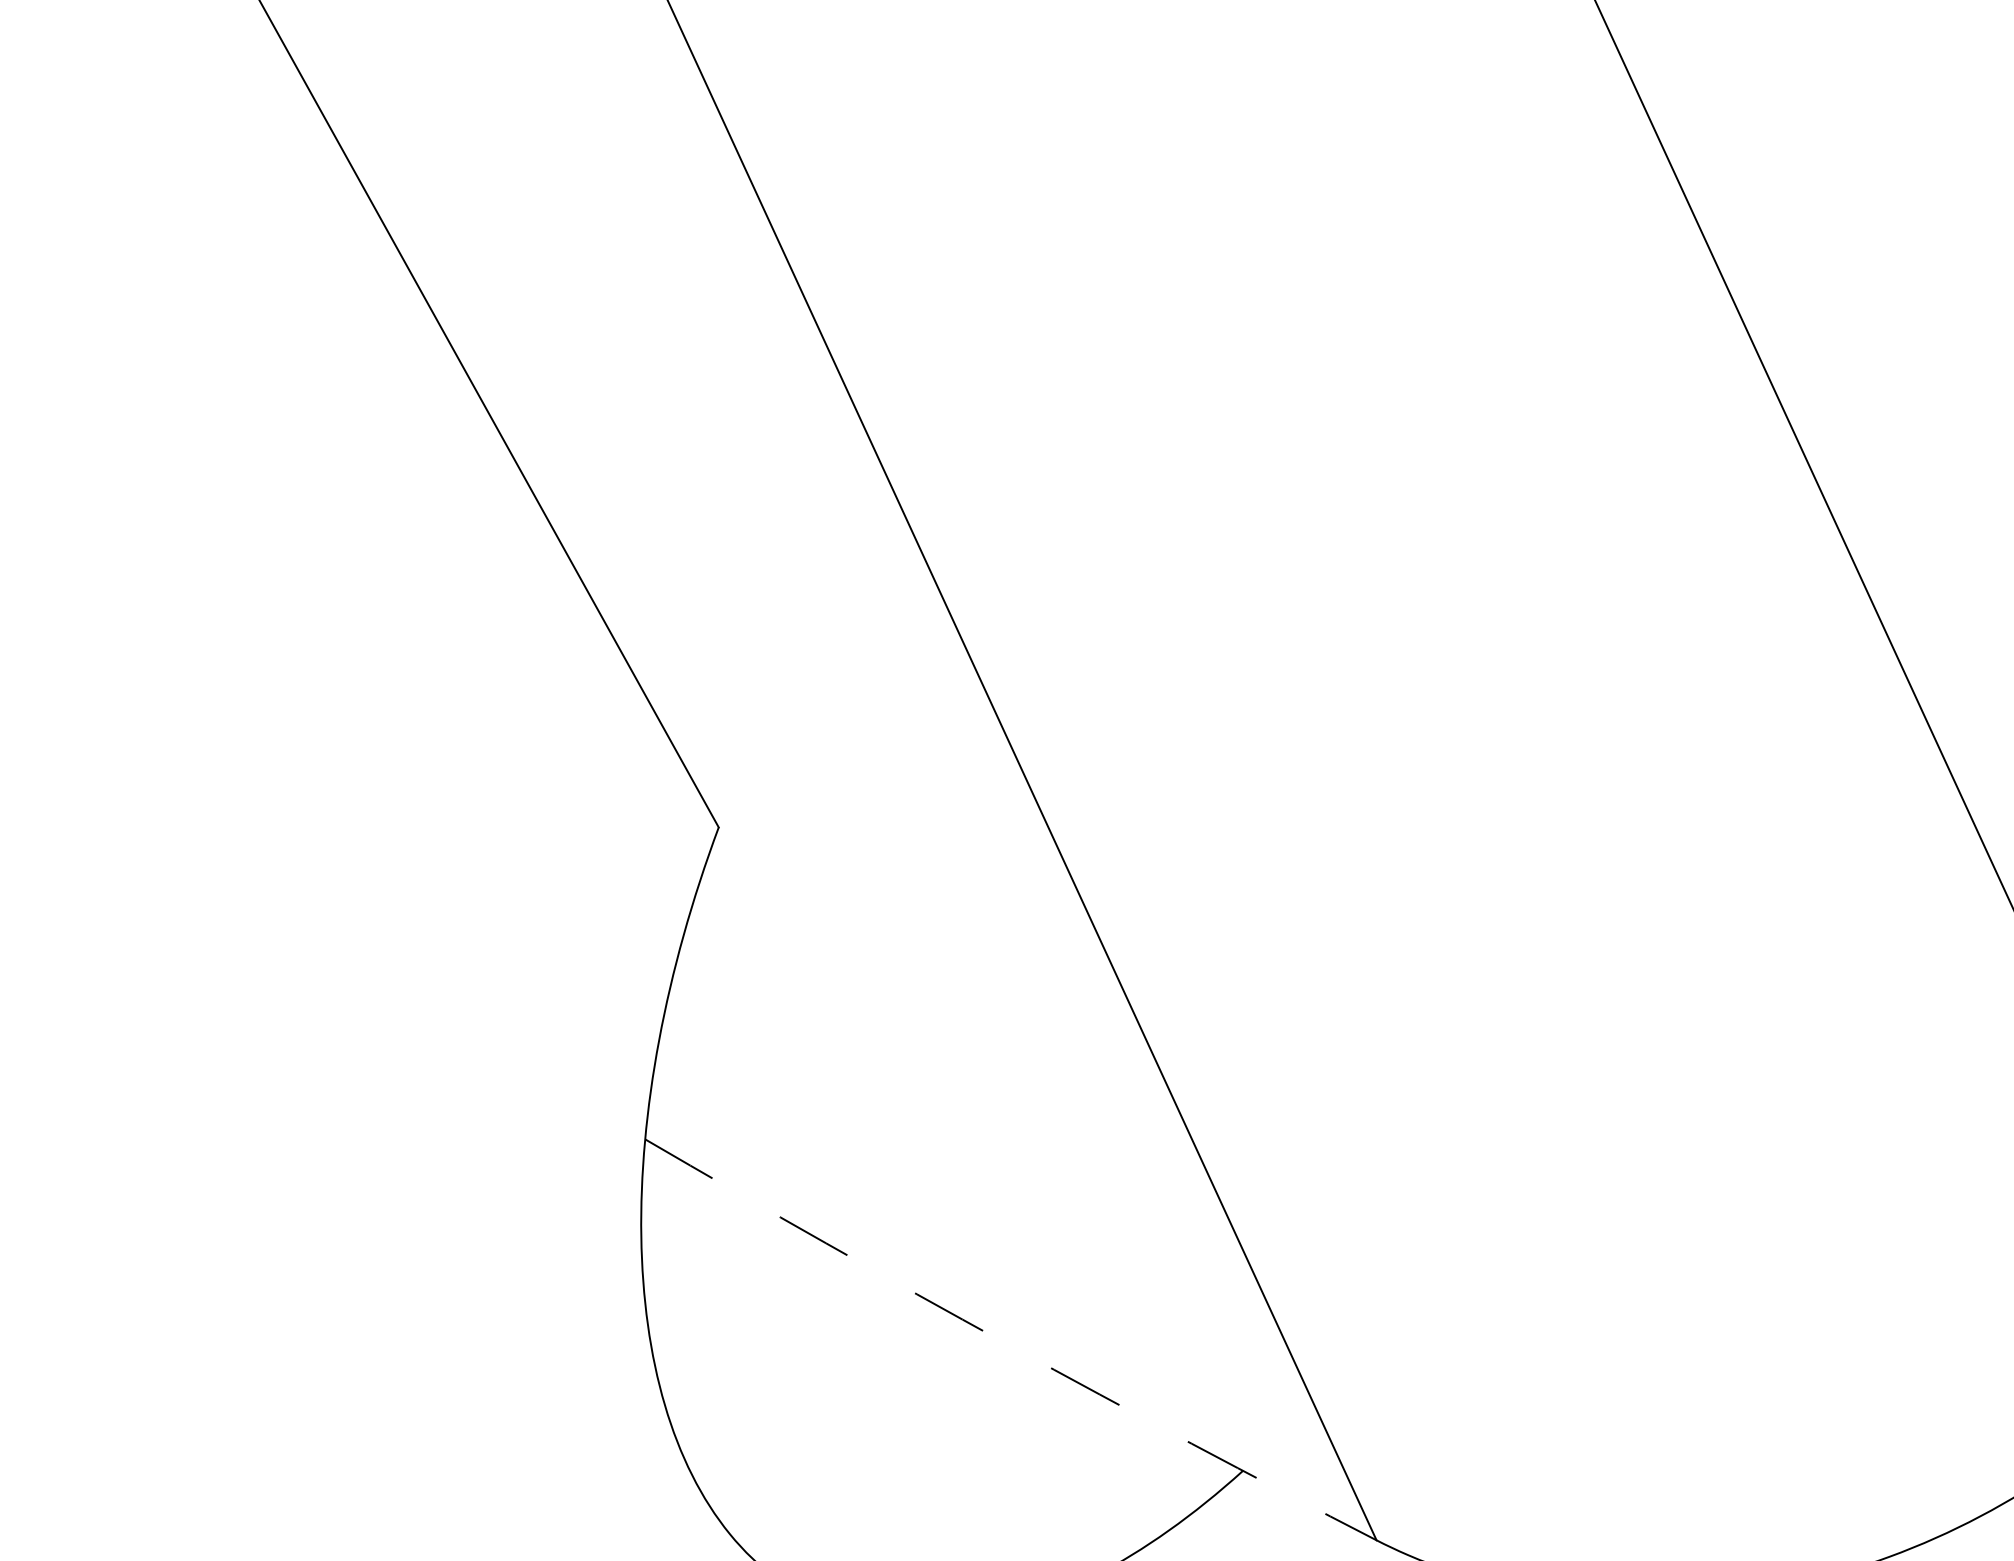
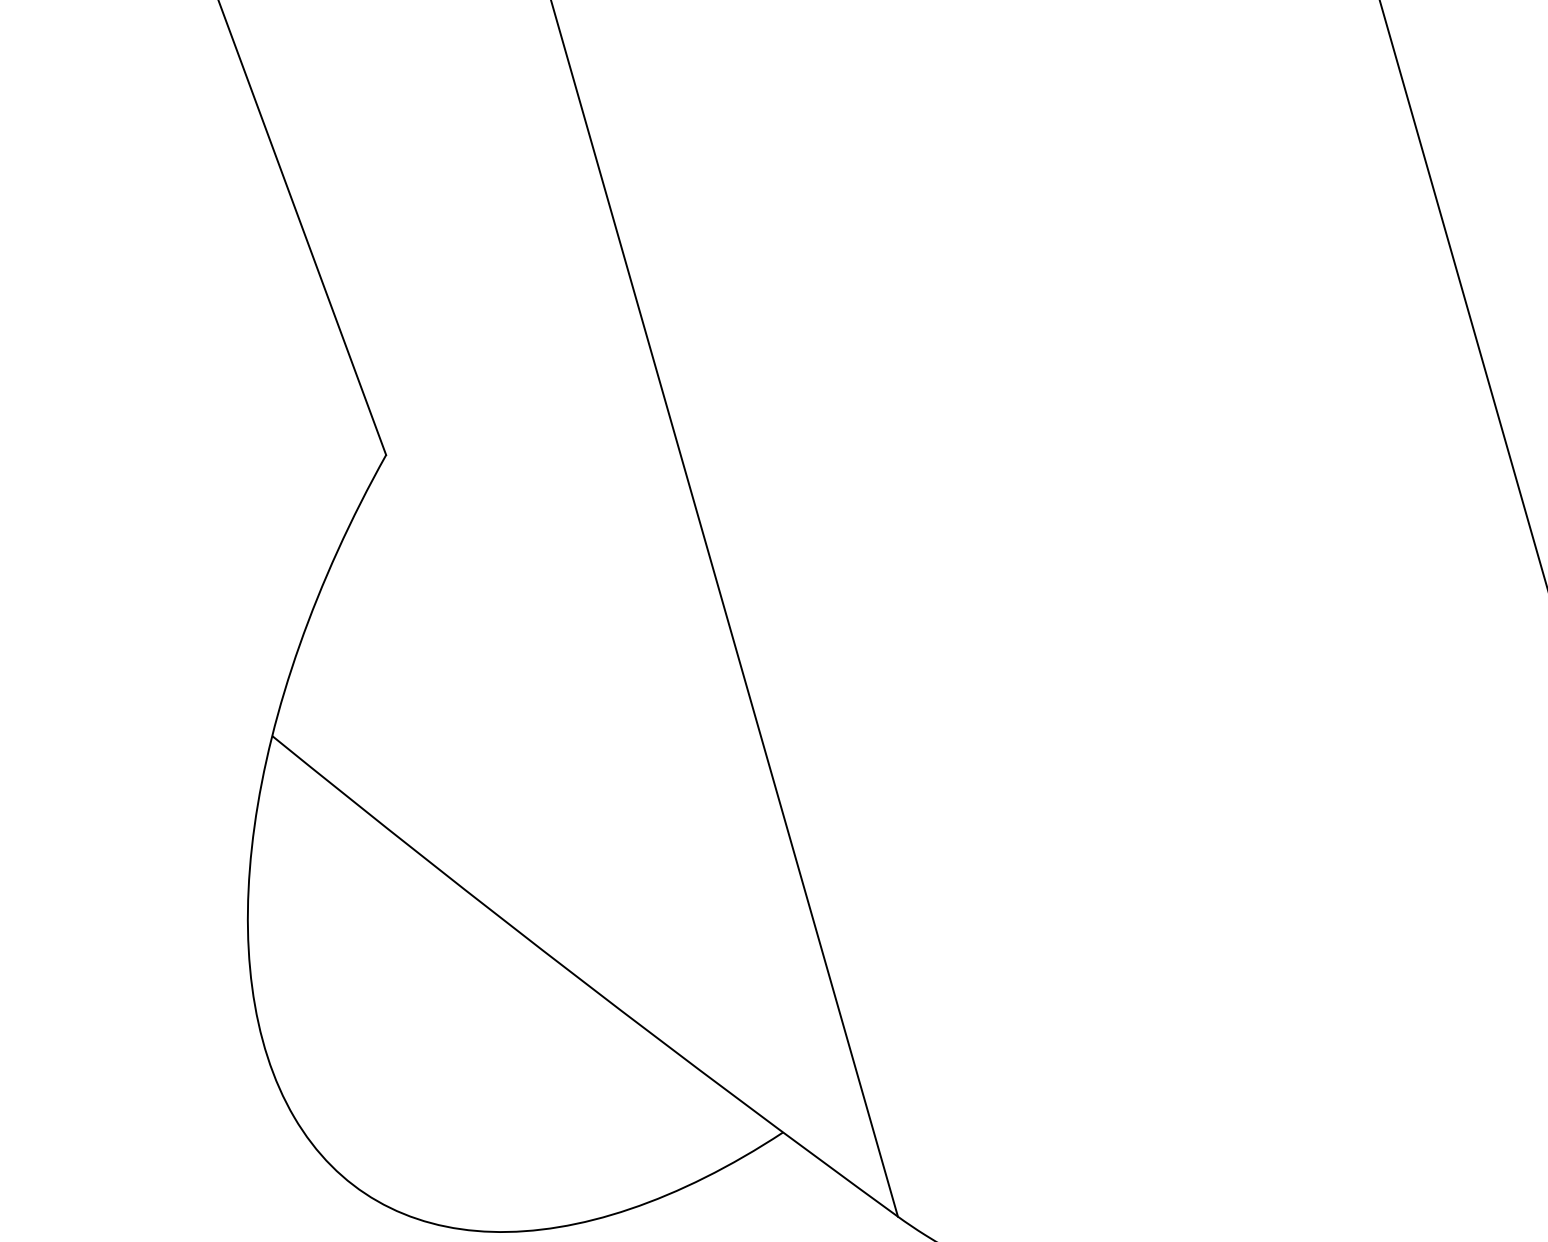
arc: (1008, 1344) -> (582, 980), dashed -> solid

